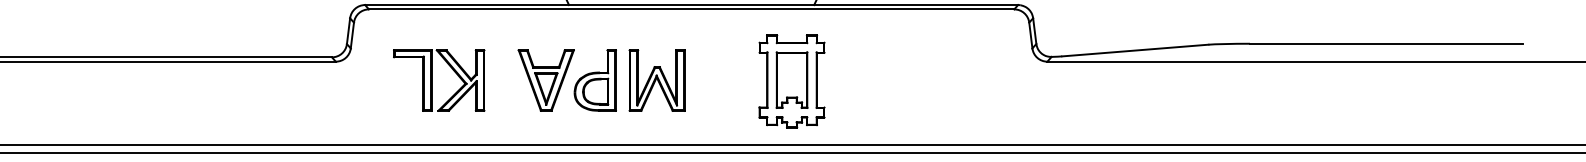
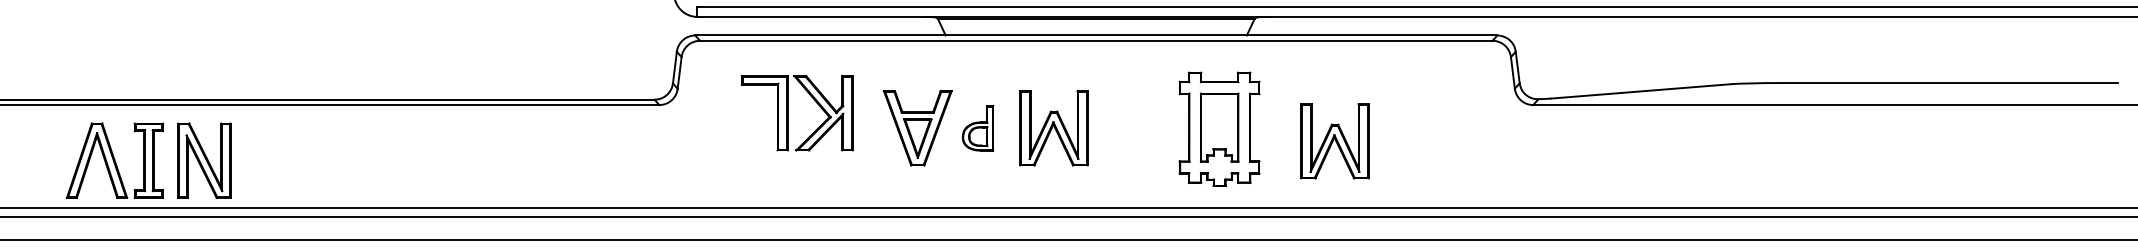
part: (432, 80) -> (788, 113), moved
part: (594, 80) -> (977, 128), size x0.6
part: (885, 91) -> (1334, 141), added

